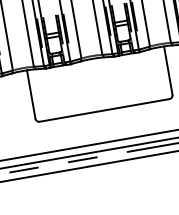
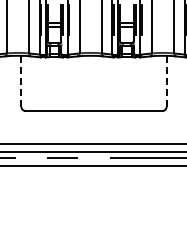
line: (168, 70) -> (166, 81), solid -> dashed
line: (31, 94) -> (21, 81), solid -> dashed

